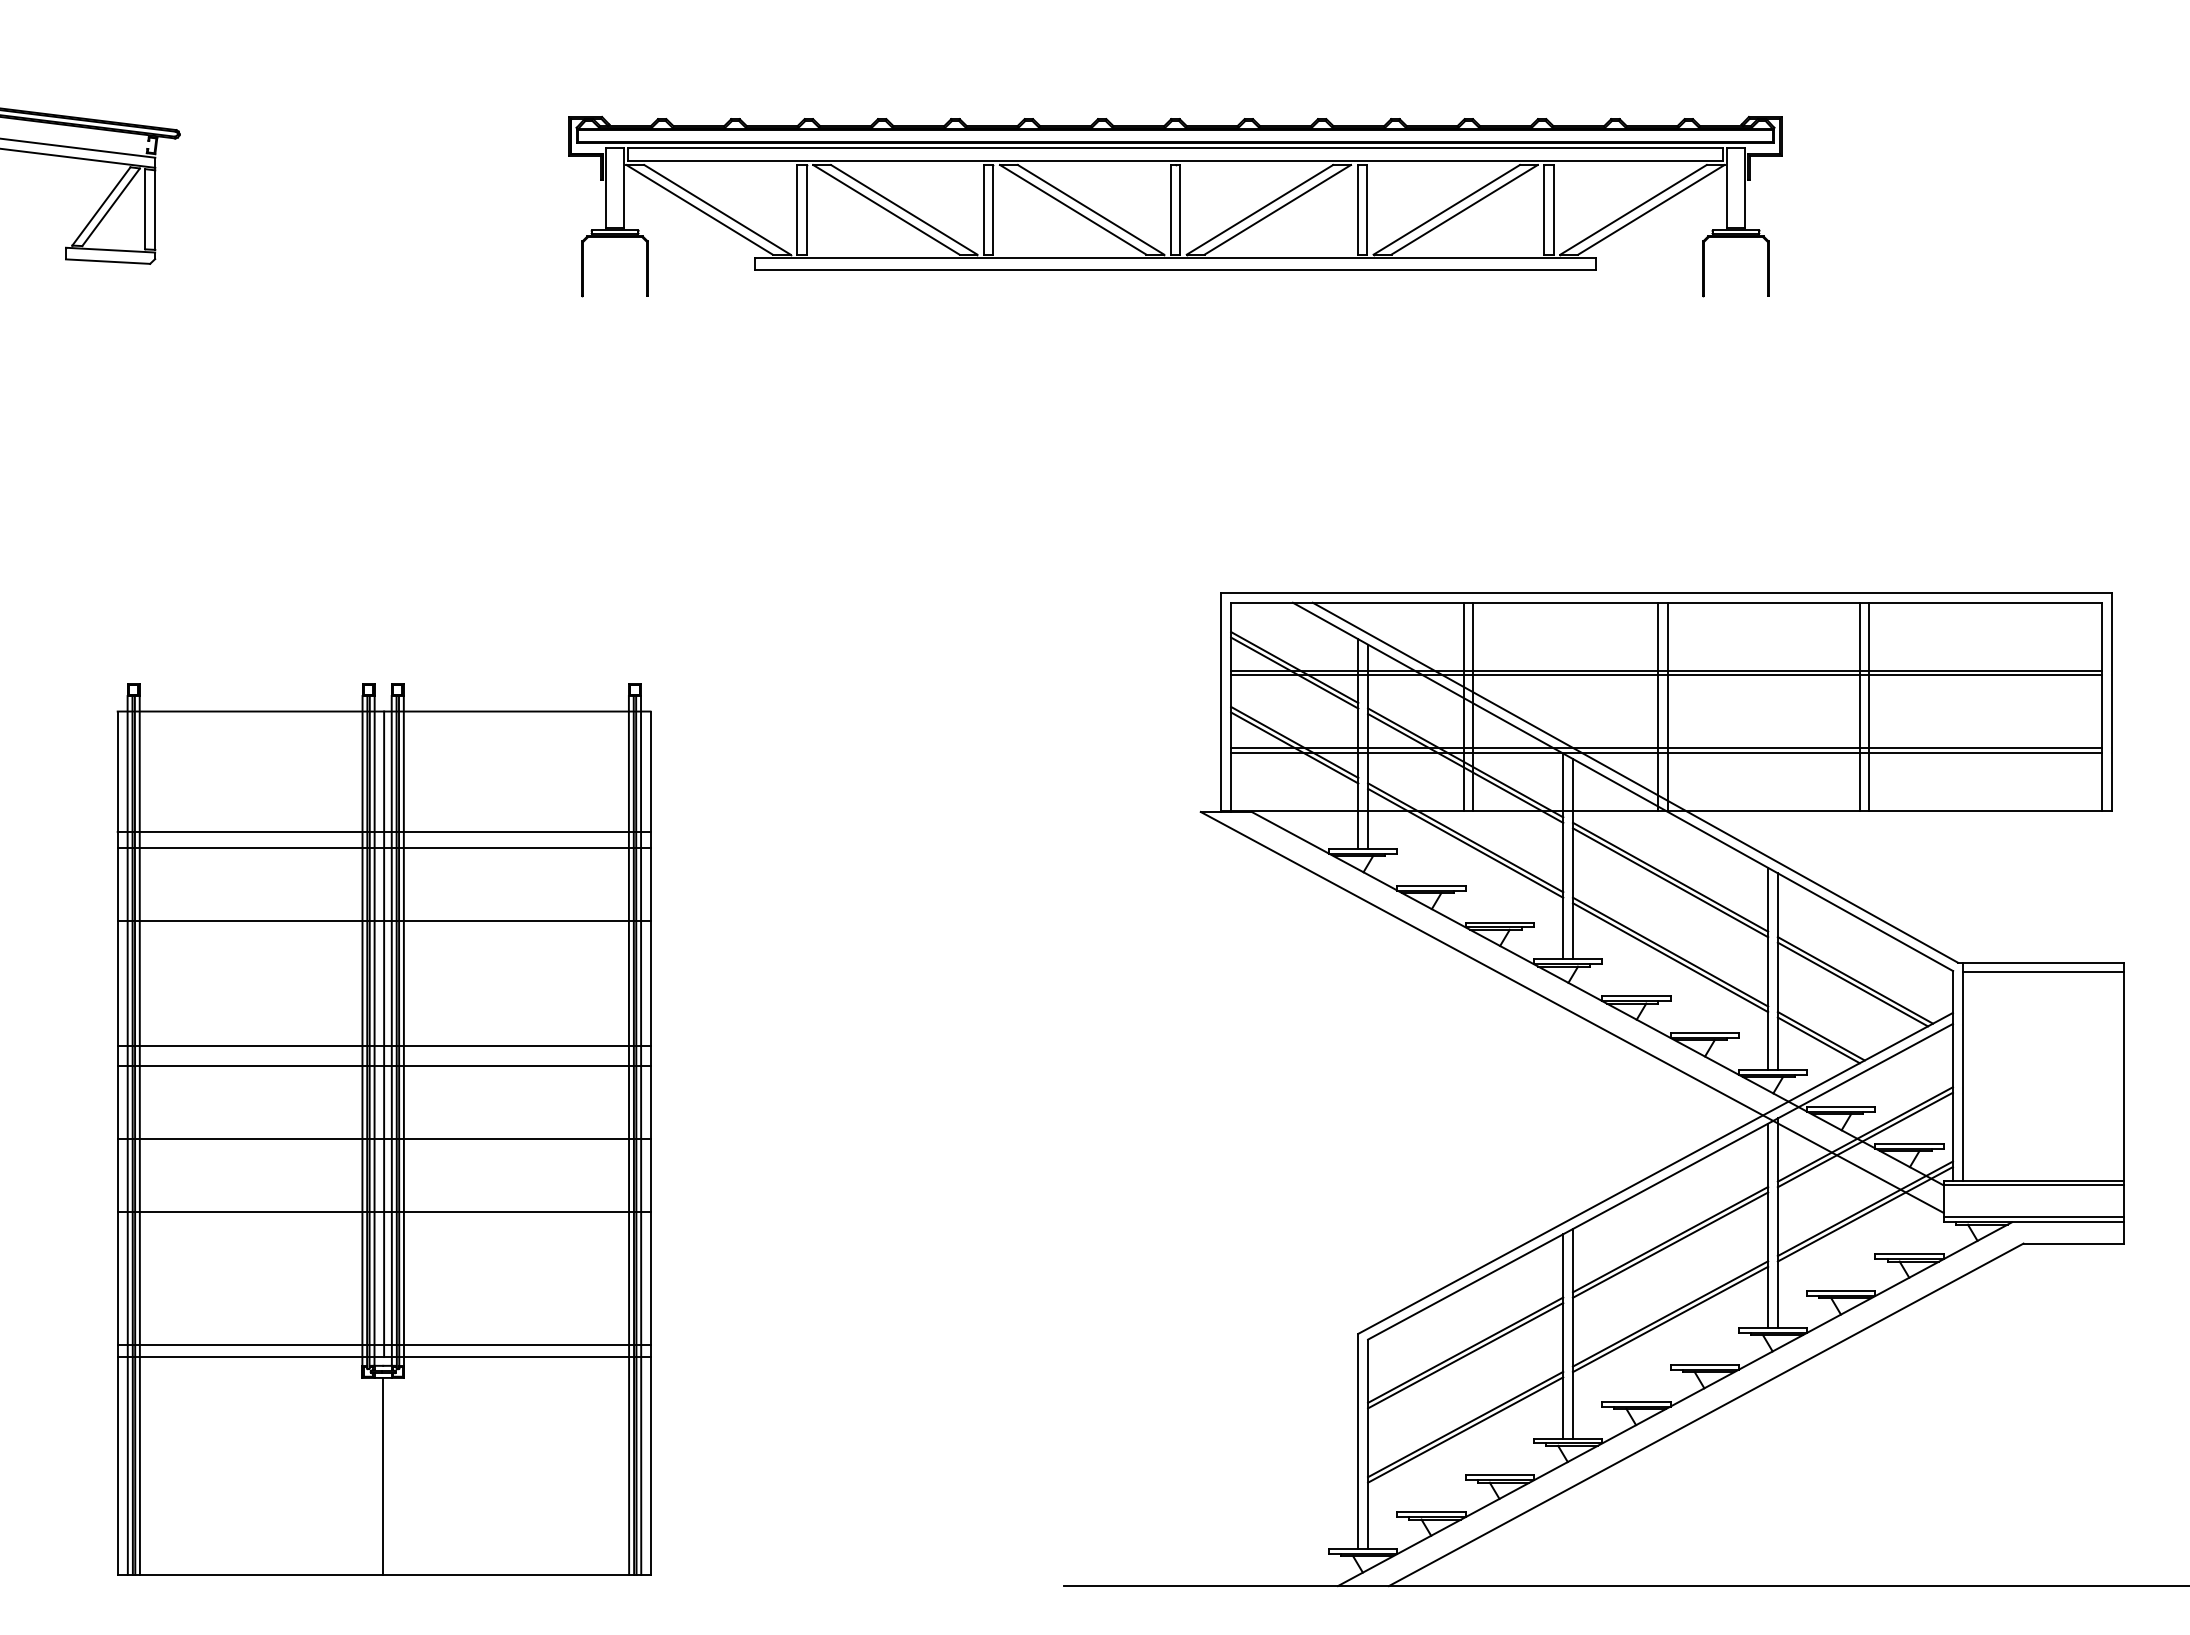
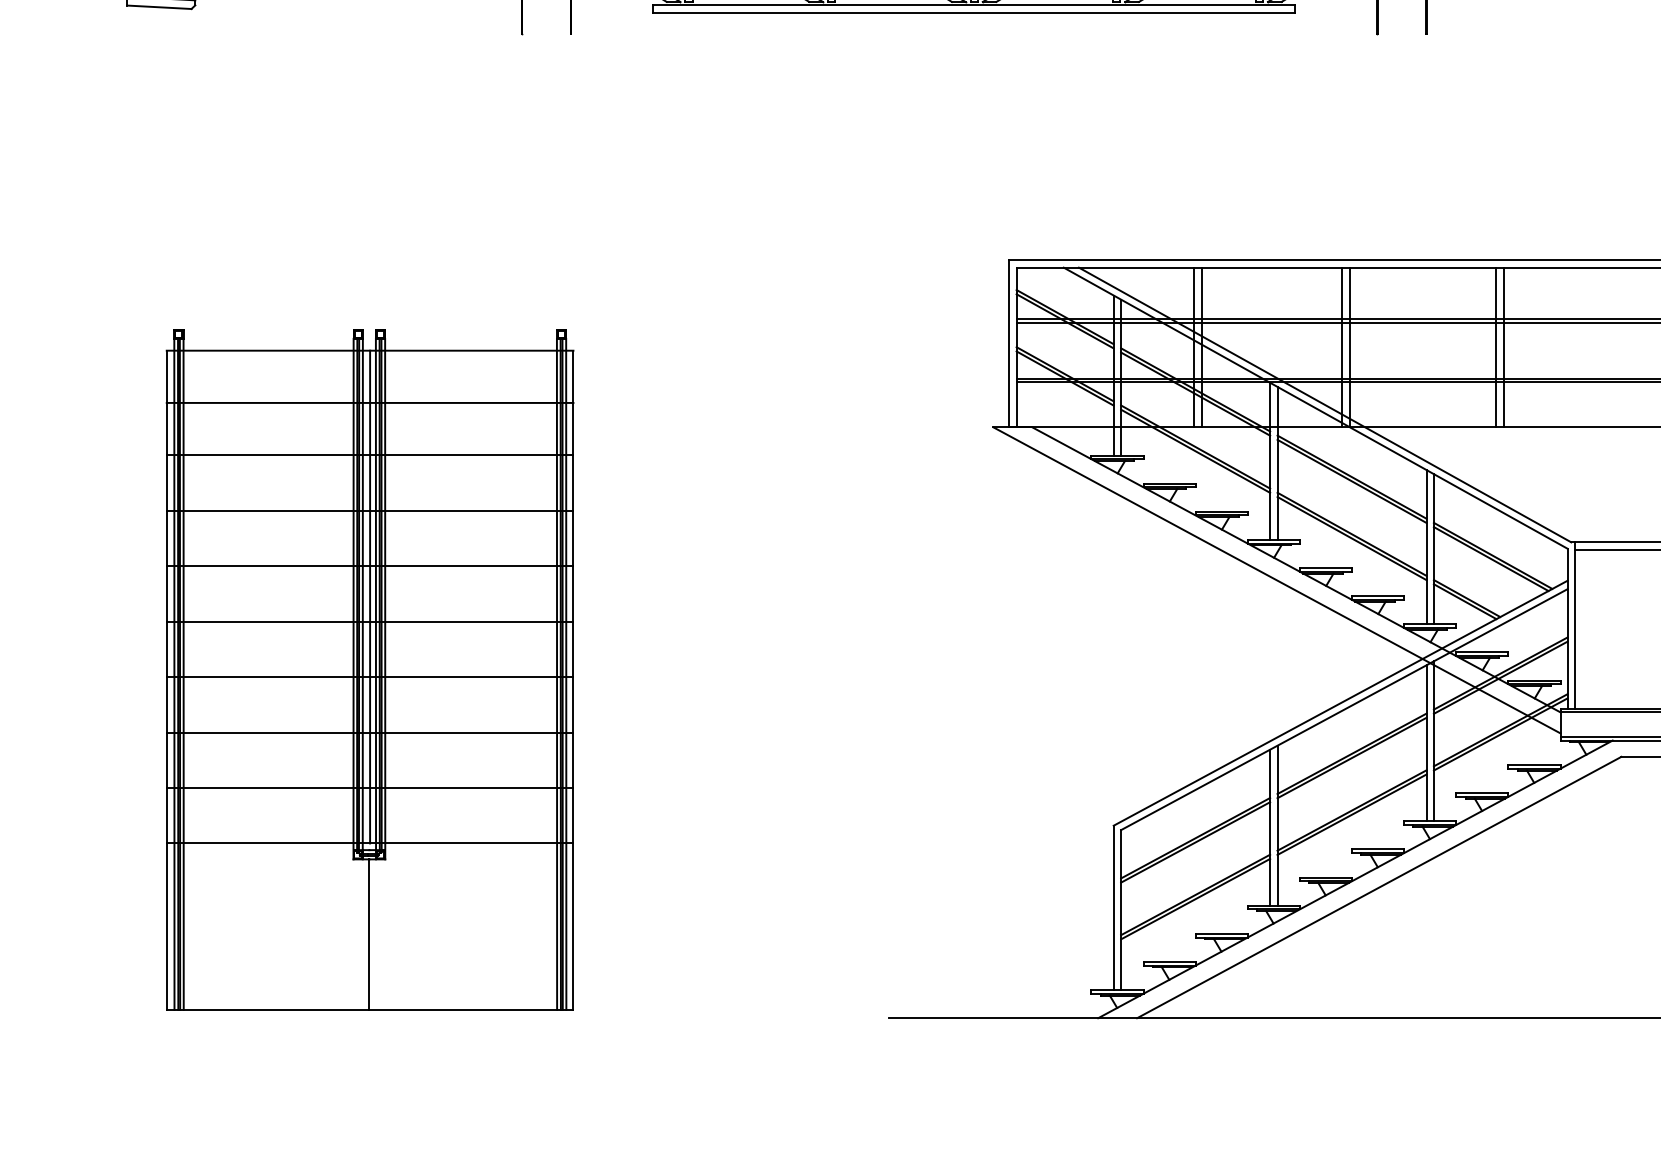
line: (383, 831) -> (369, 402), moved
line: (383, 1045) -> (369, 565), moved
line: (383, 1345) -> (369, 788), moved

